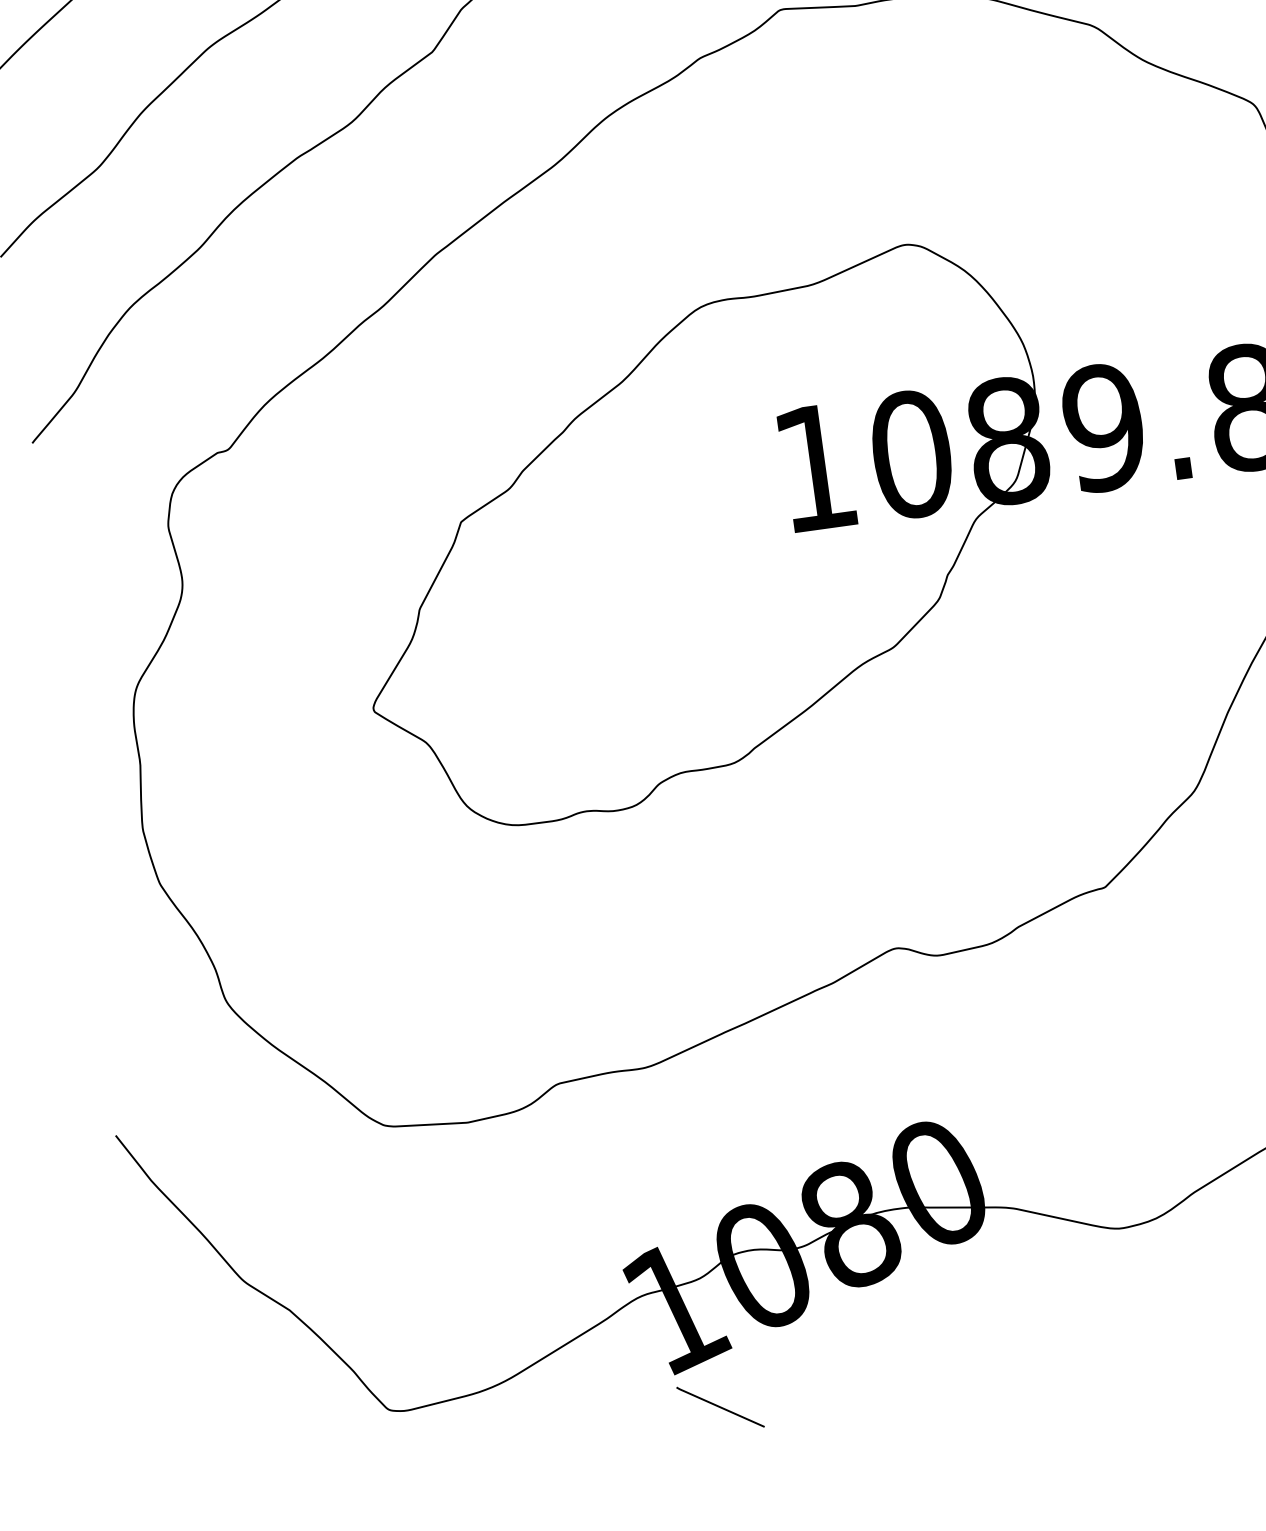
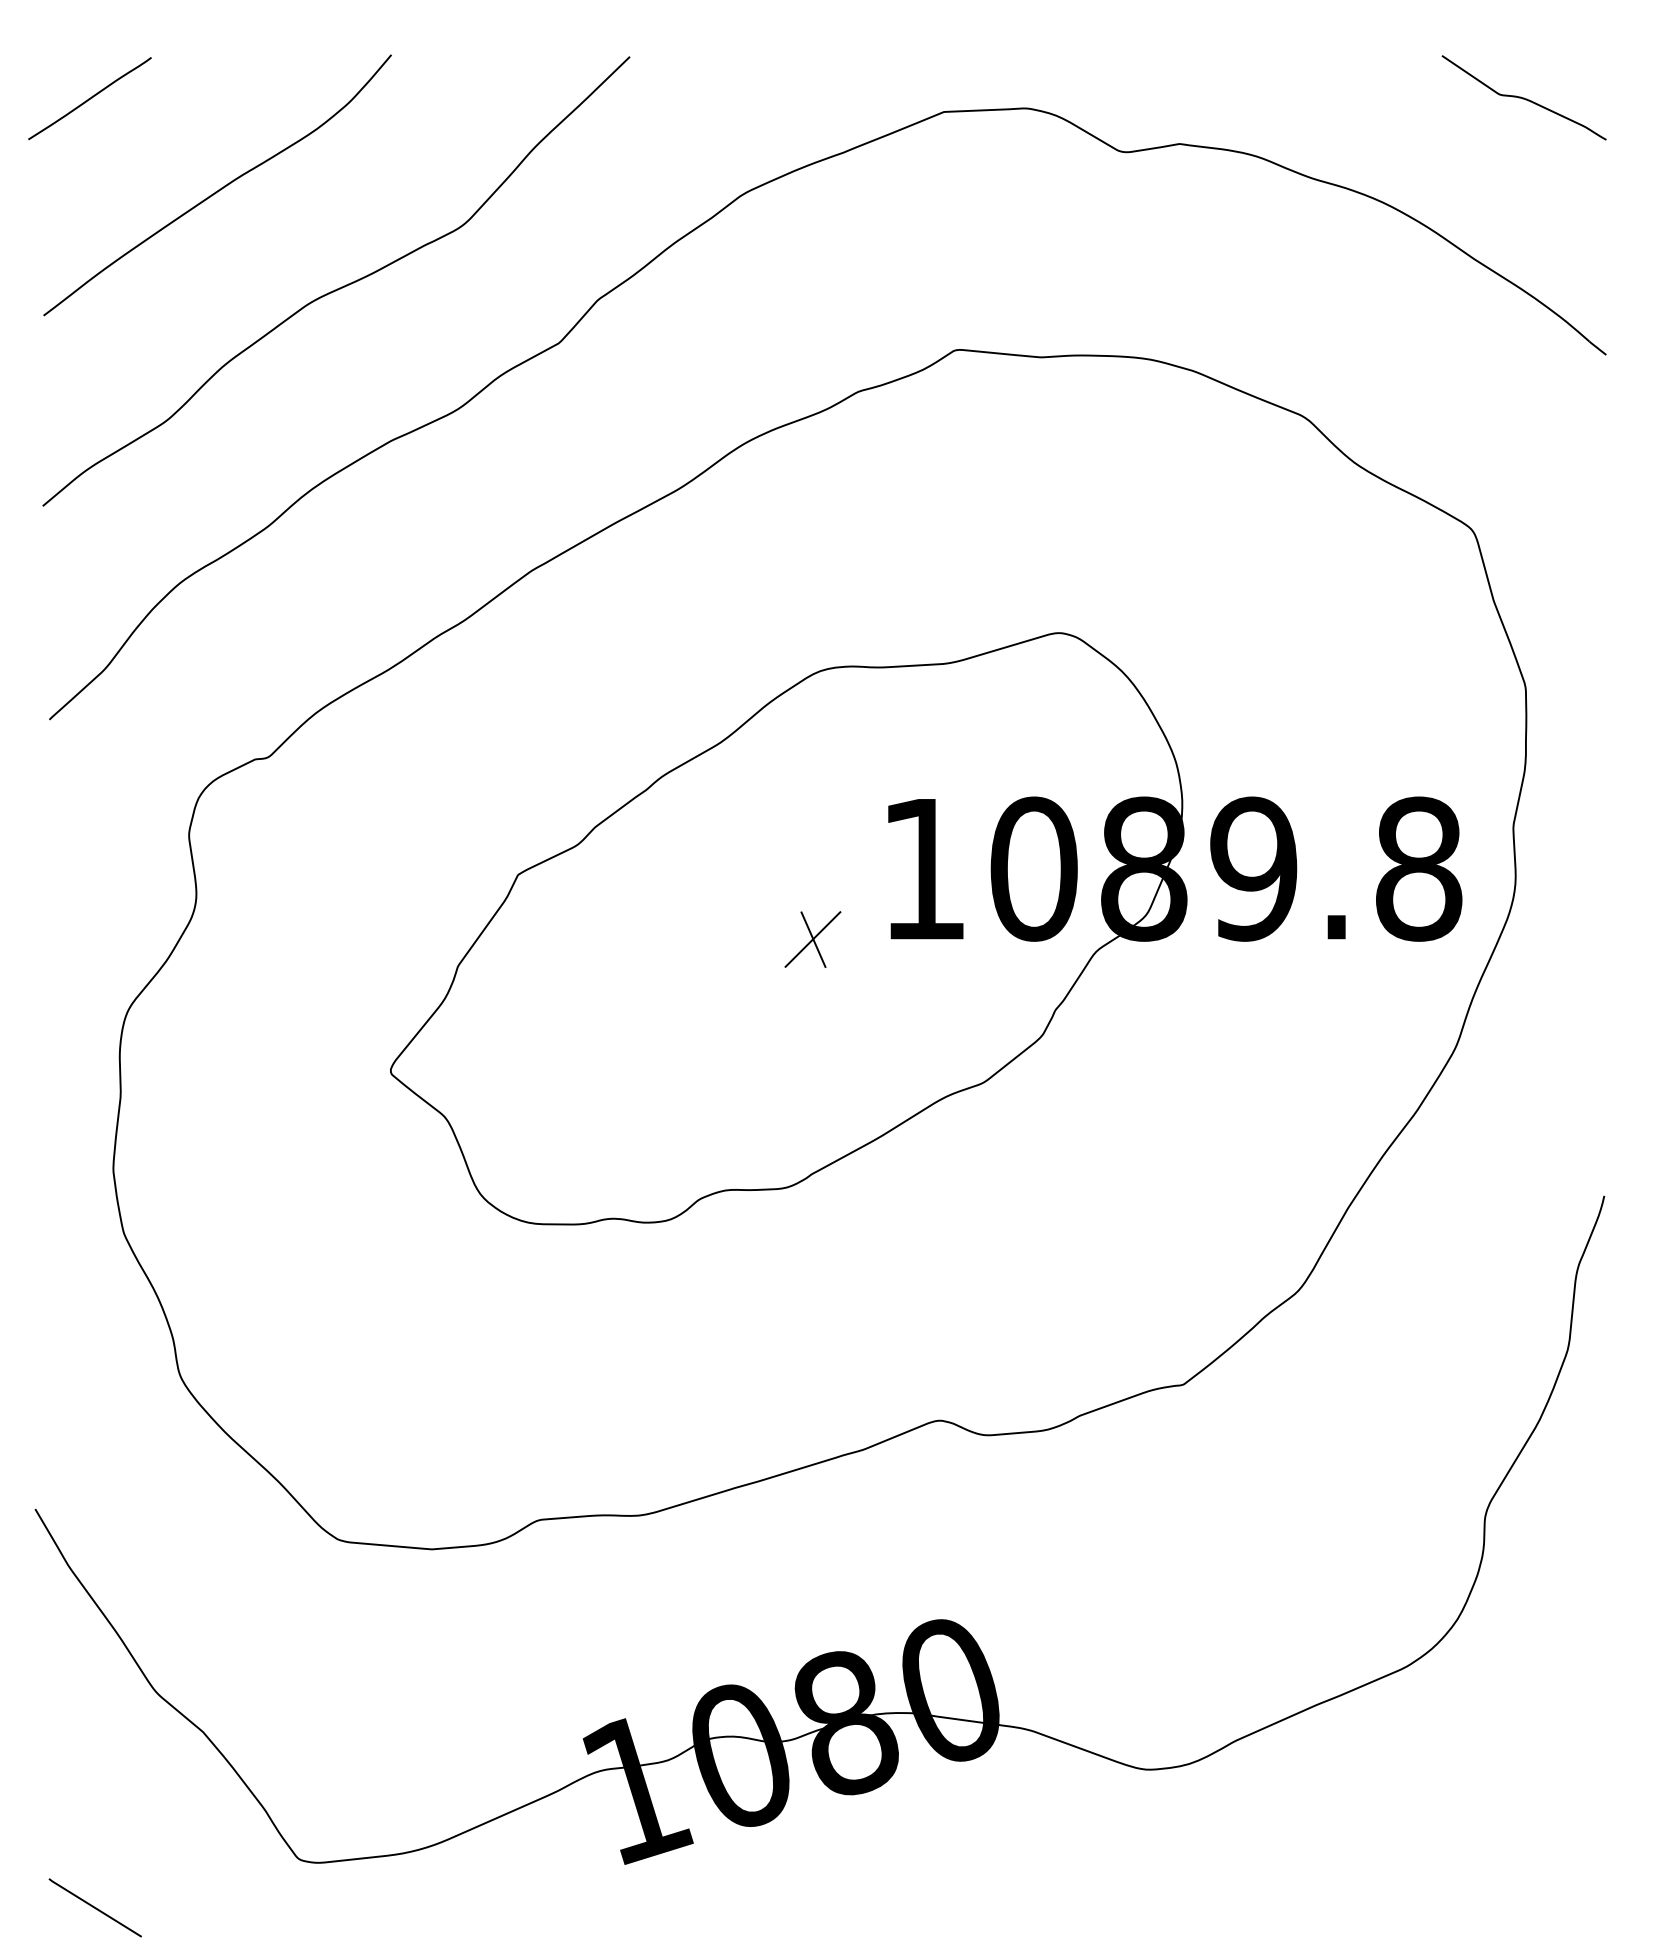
part: (726, 542) -> (812, 939), added
line: (719, 1406) -> (94, 1907), moved

